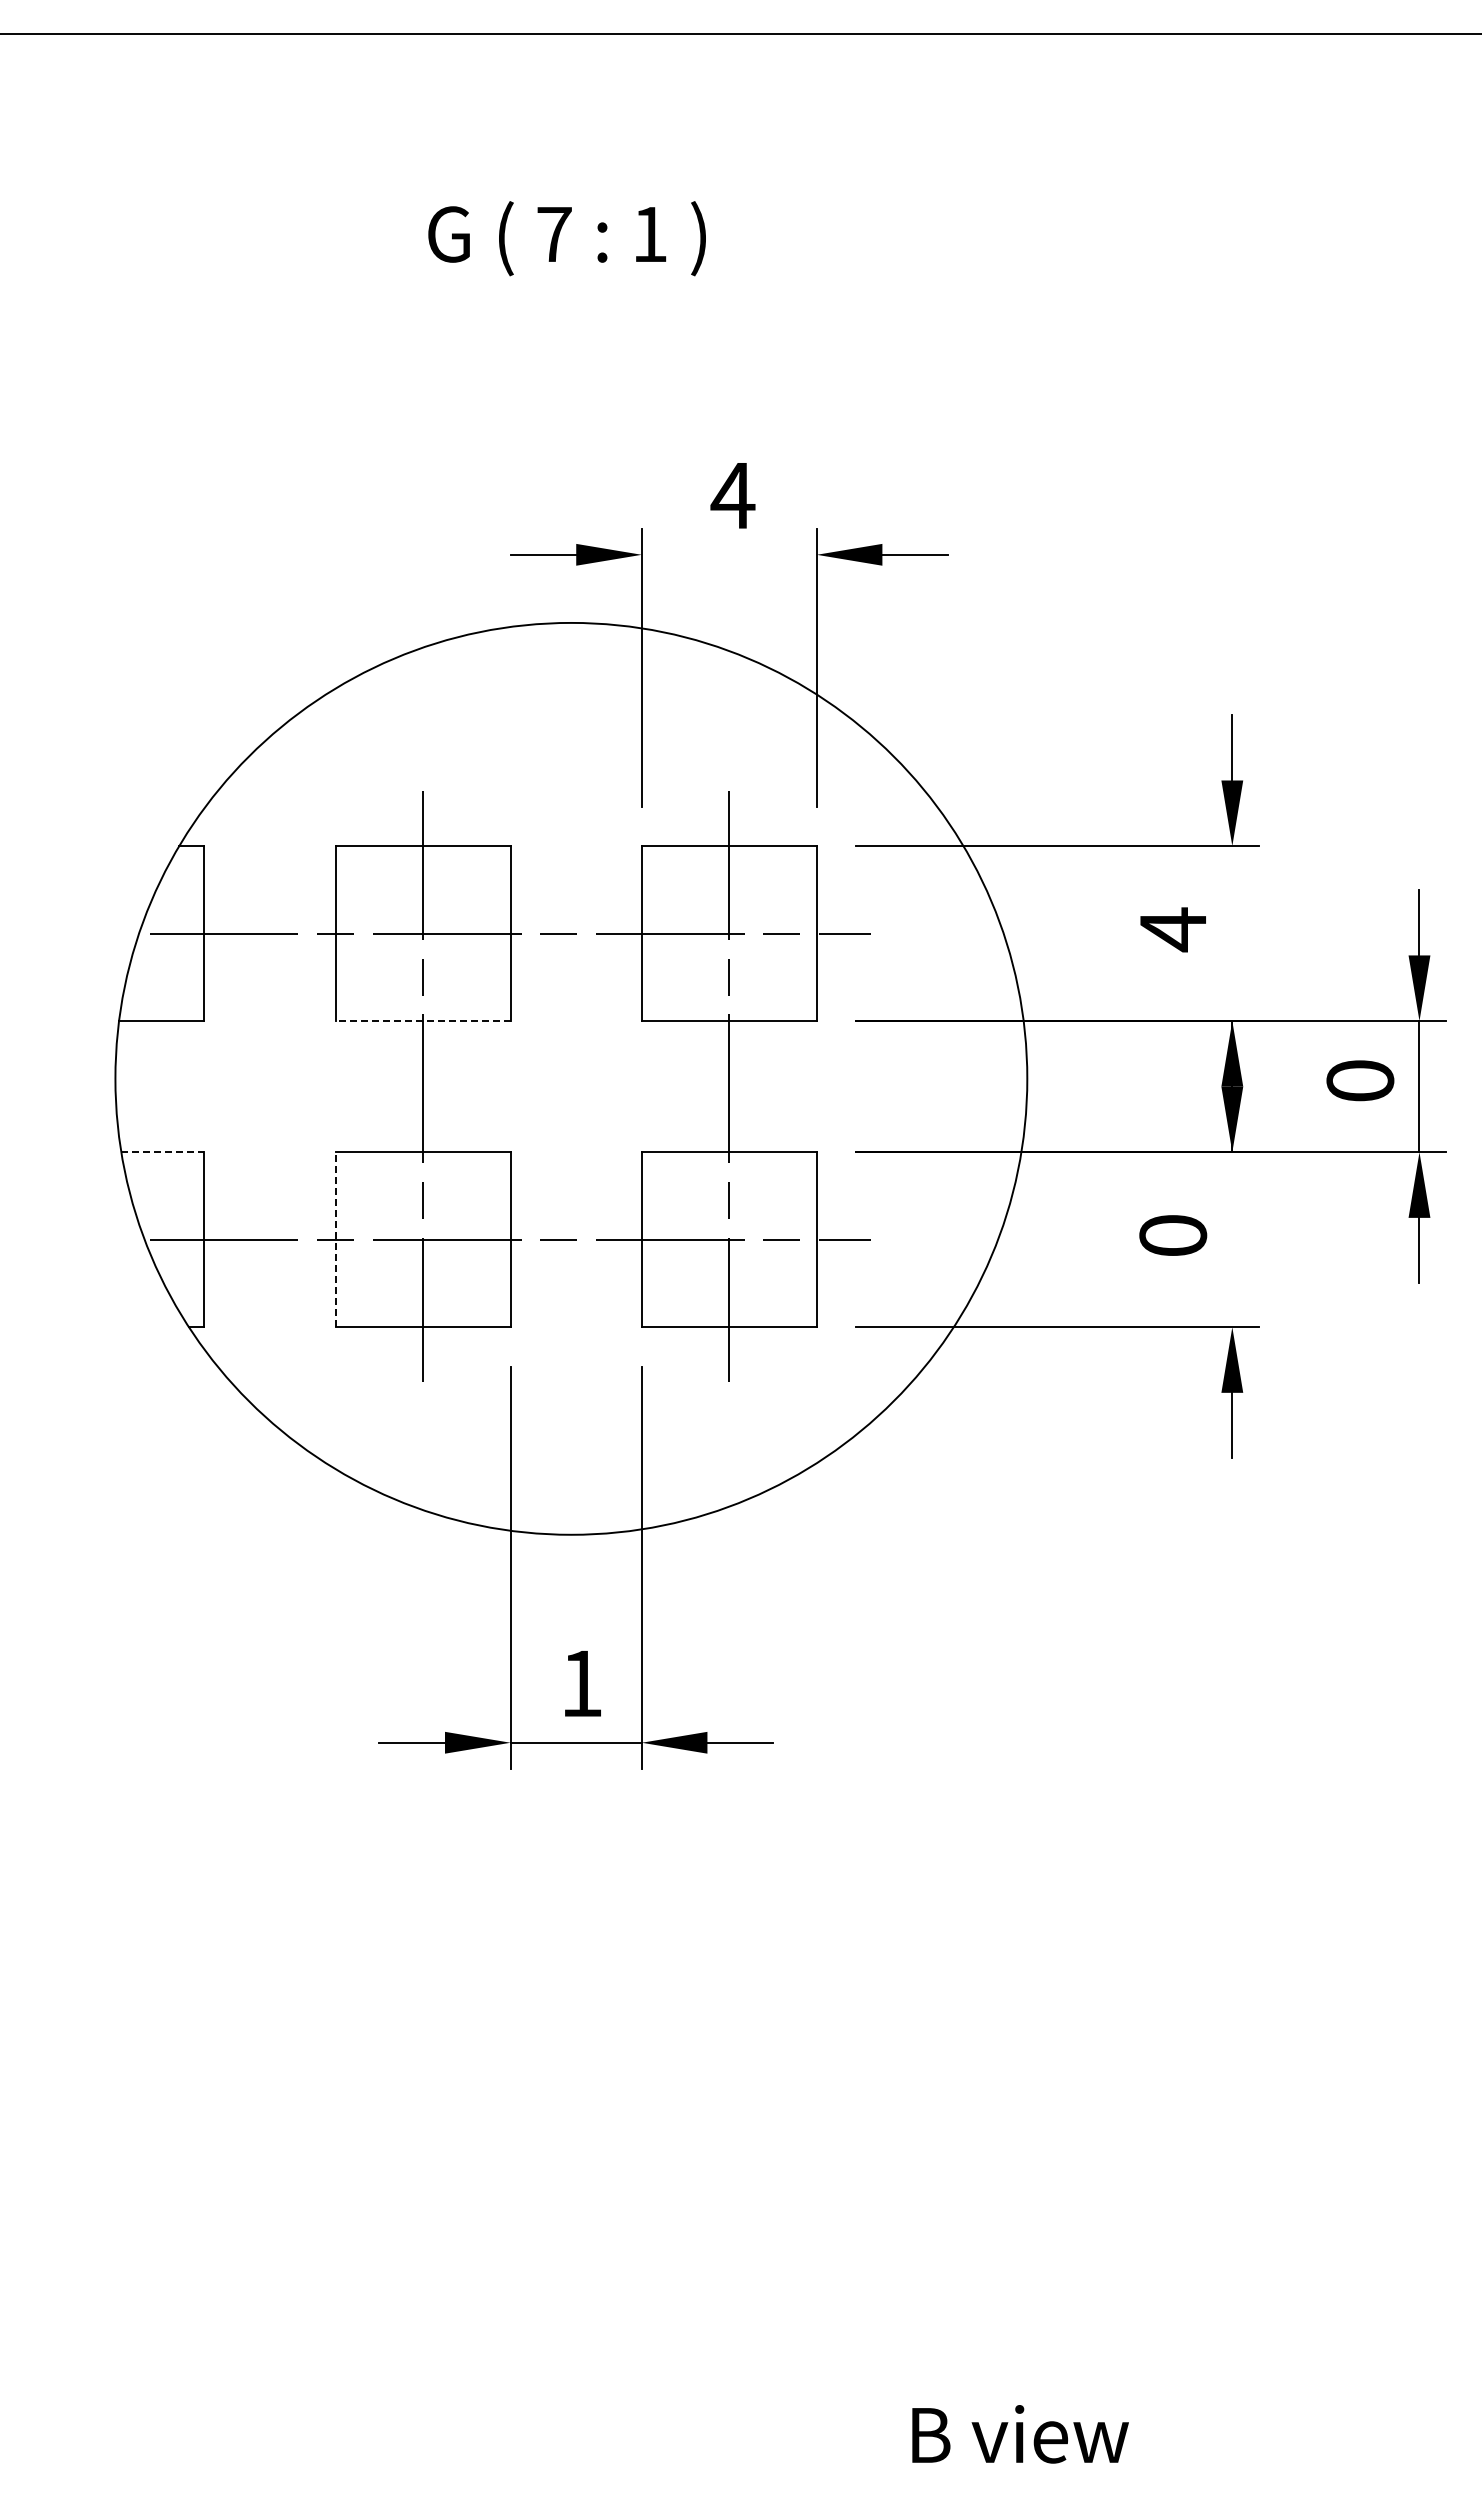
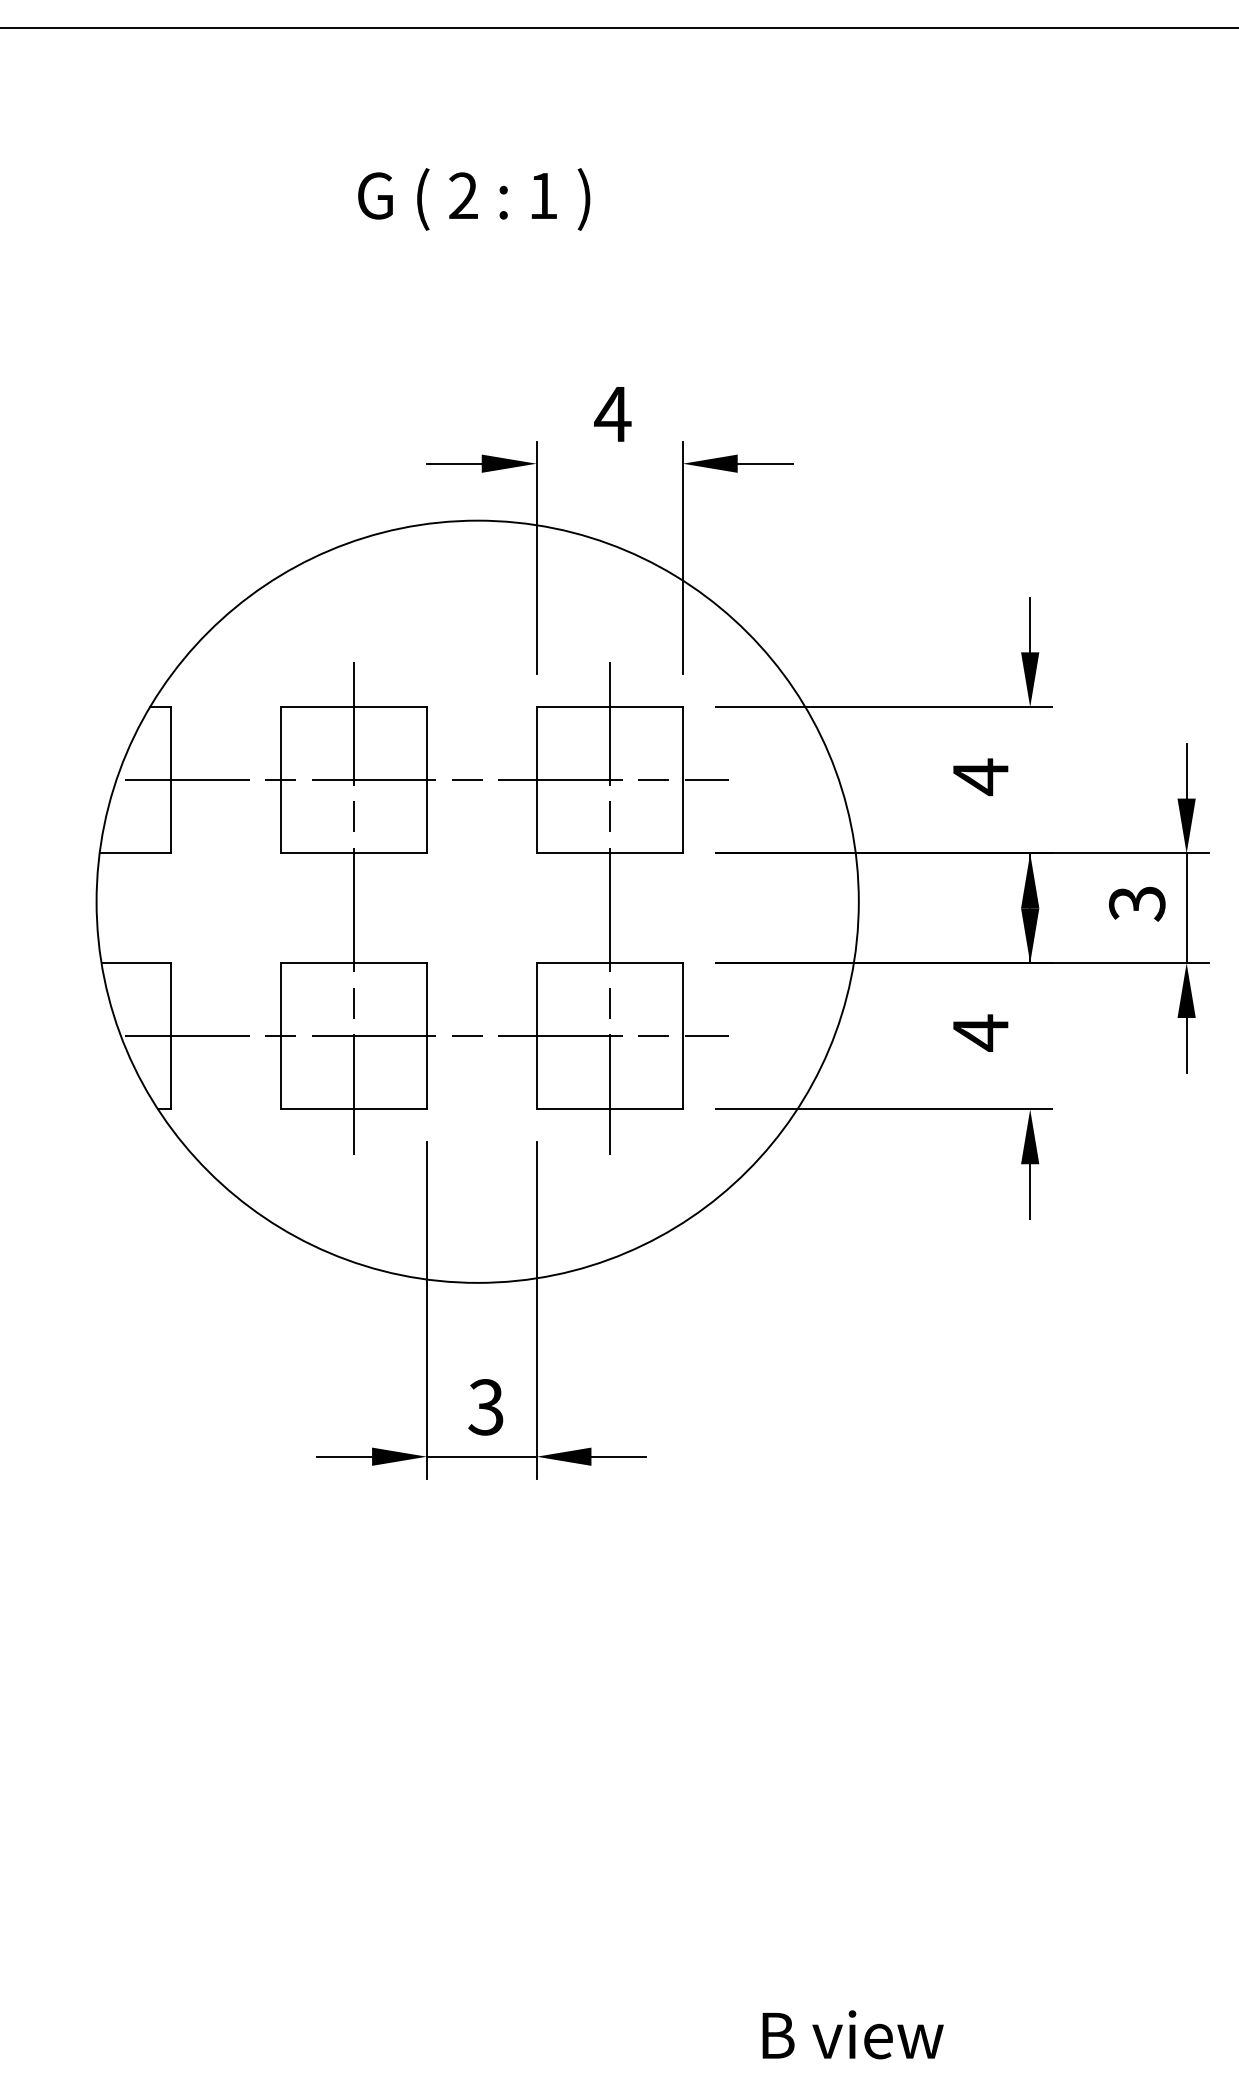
text: (554, 233) -> (463, 195), 7 -> 2
line: (422, 1021) -> (353, 853), dashed -> solid
text: (1360, 1081) -> (1137, 903), 0 -> 3
line: (162, 1152) -> (135, 963), dashed -> solid
text: (1173, 1235) -> (981, 1032), 0 -> 4
line: (335, 1239) -> (280, 1036), dashed -> solid
text: (580, 1683) -> (485, 1407), 1 -> 3

